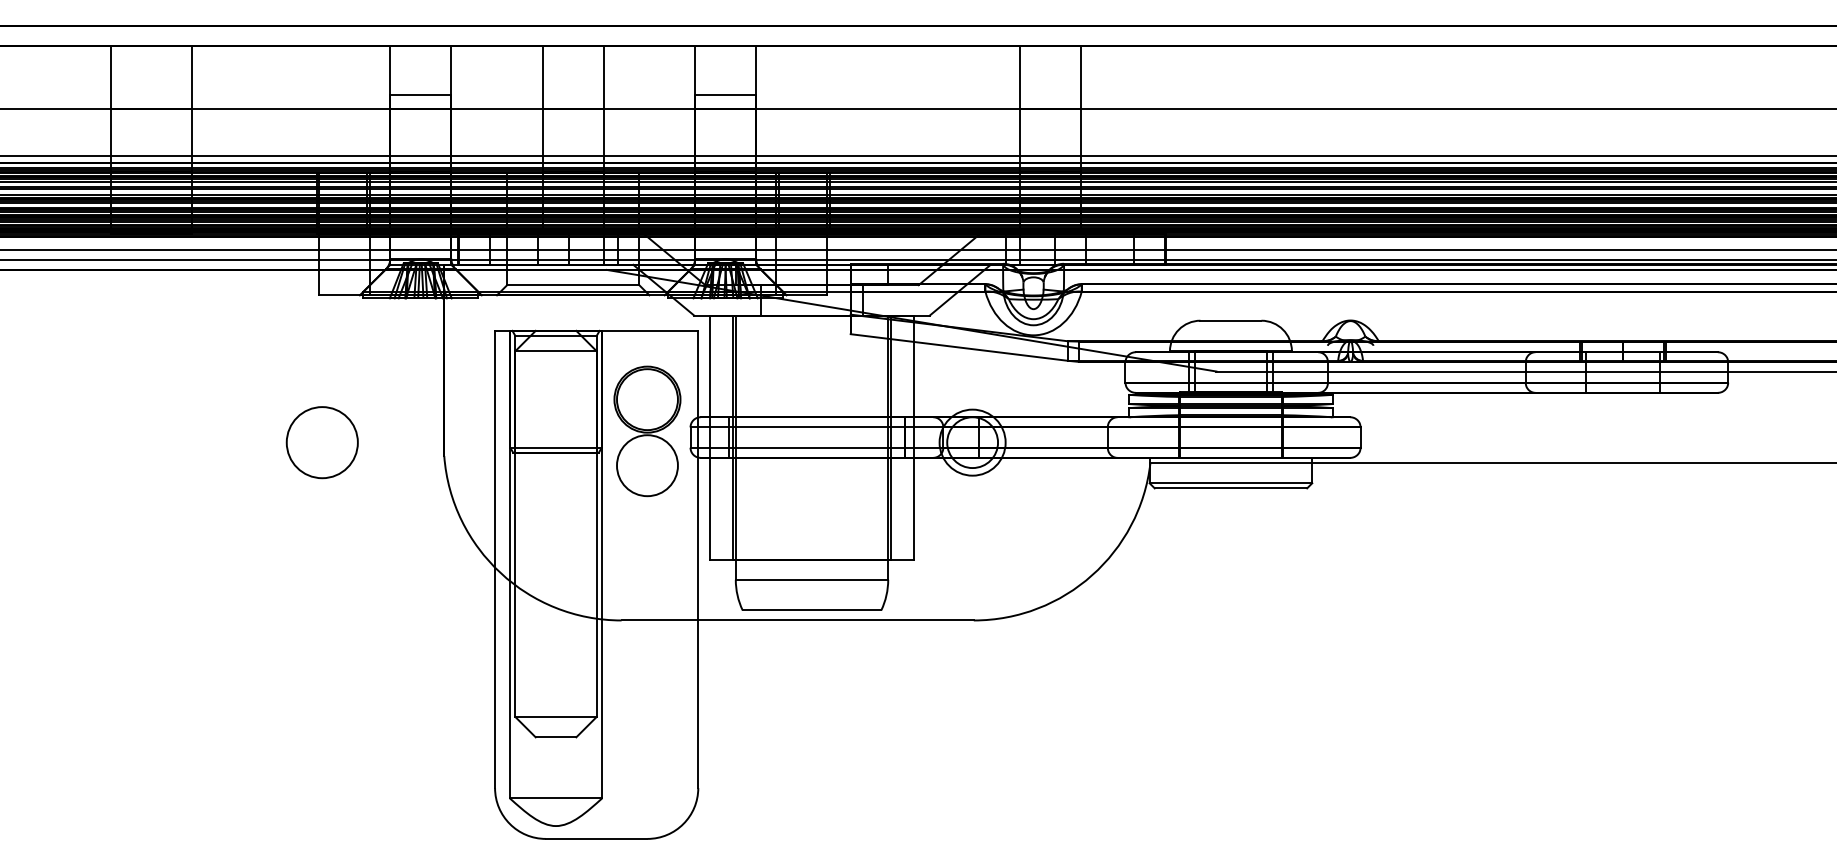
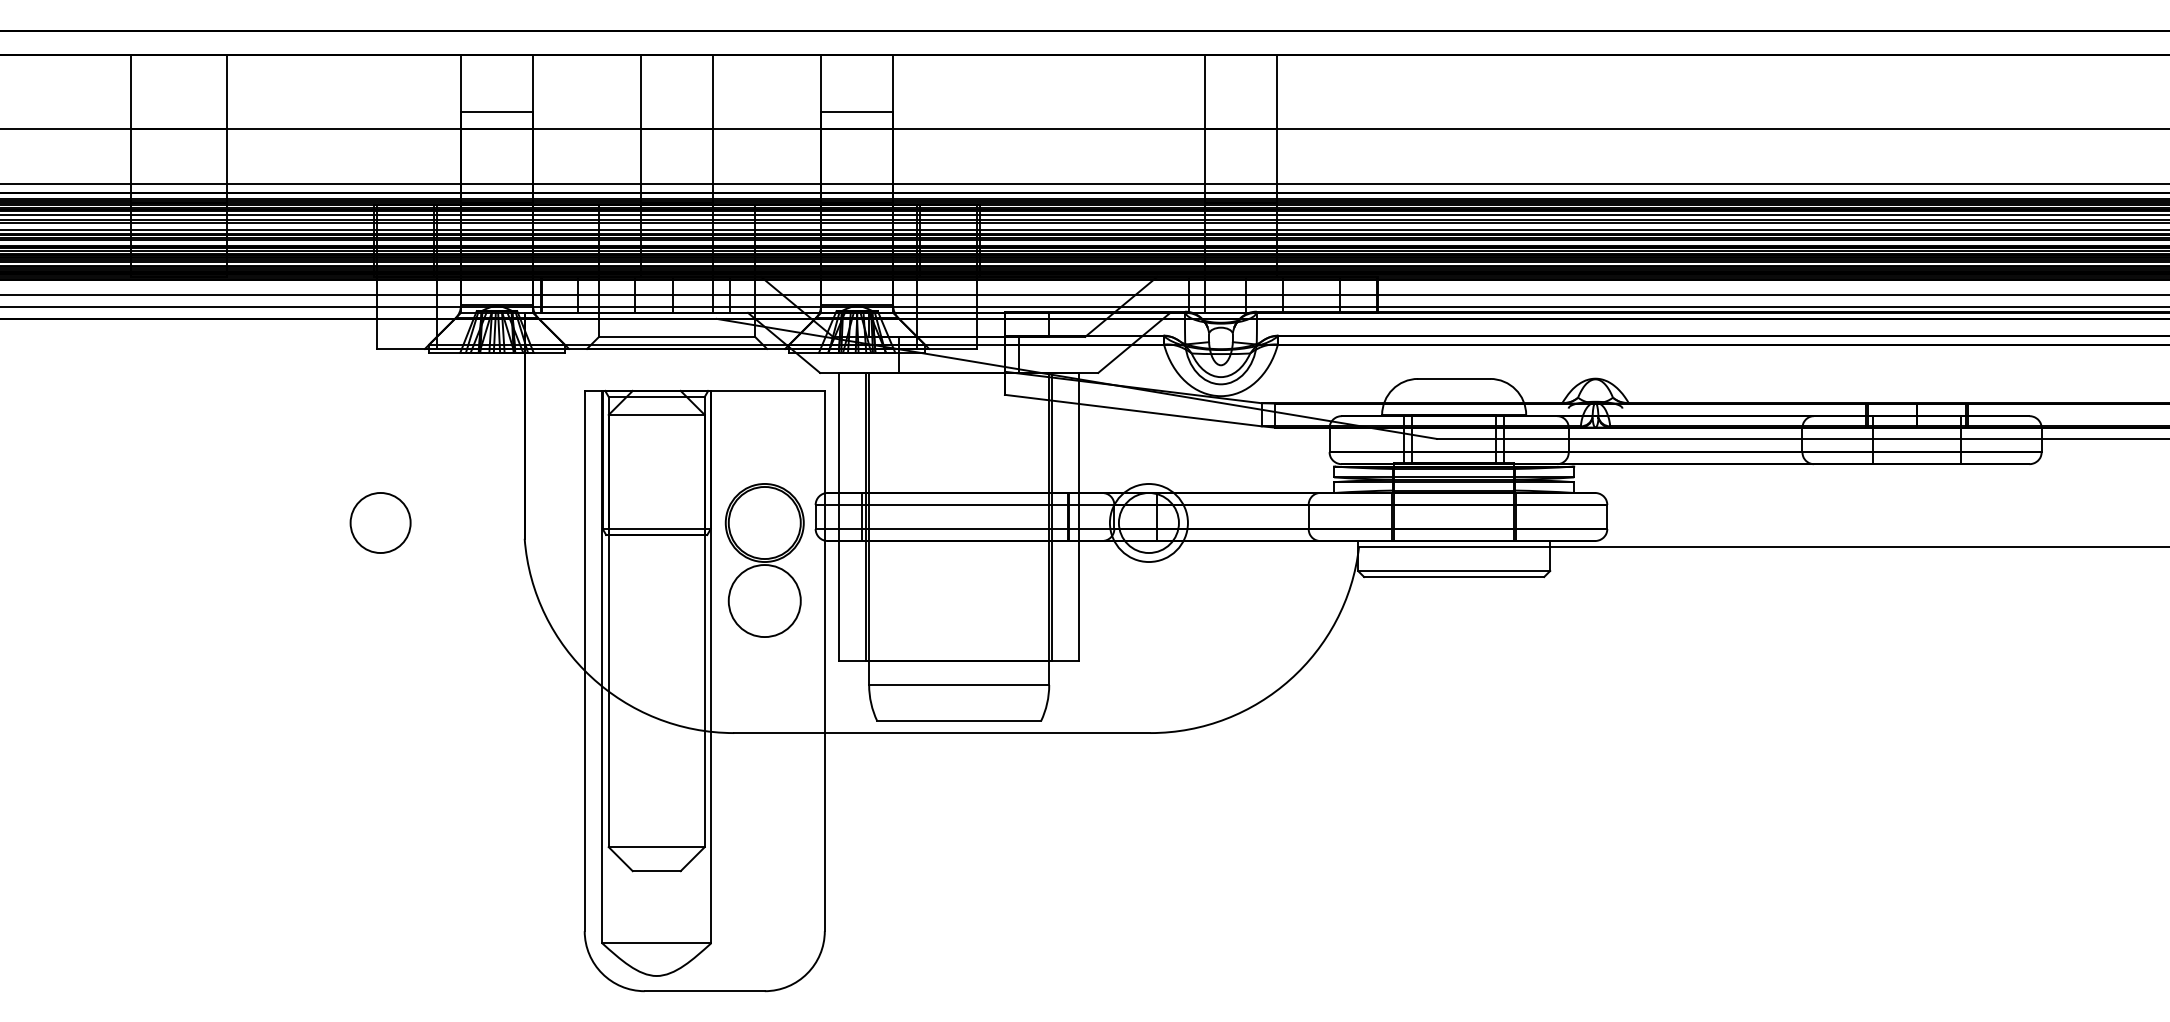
part: (647, 431) -> (764, 560), moved
circle: (321, 442) -> (379, 522), size x0.71

